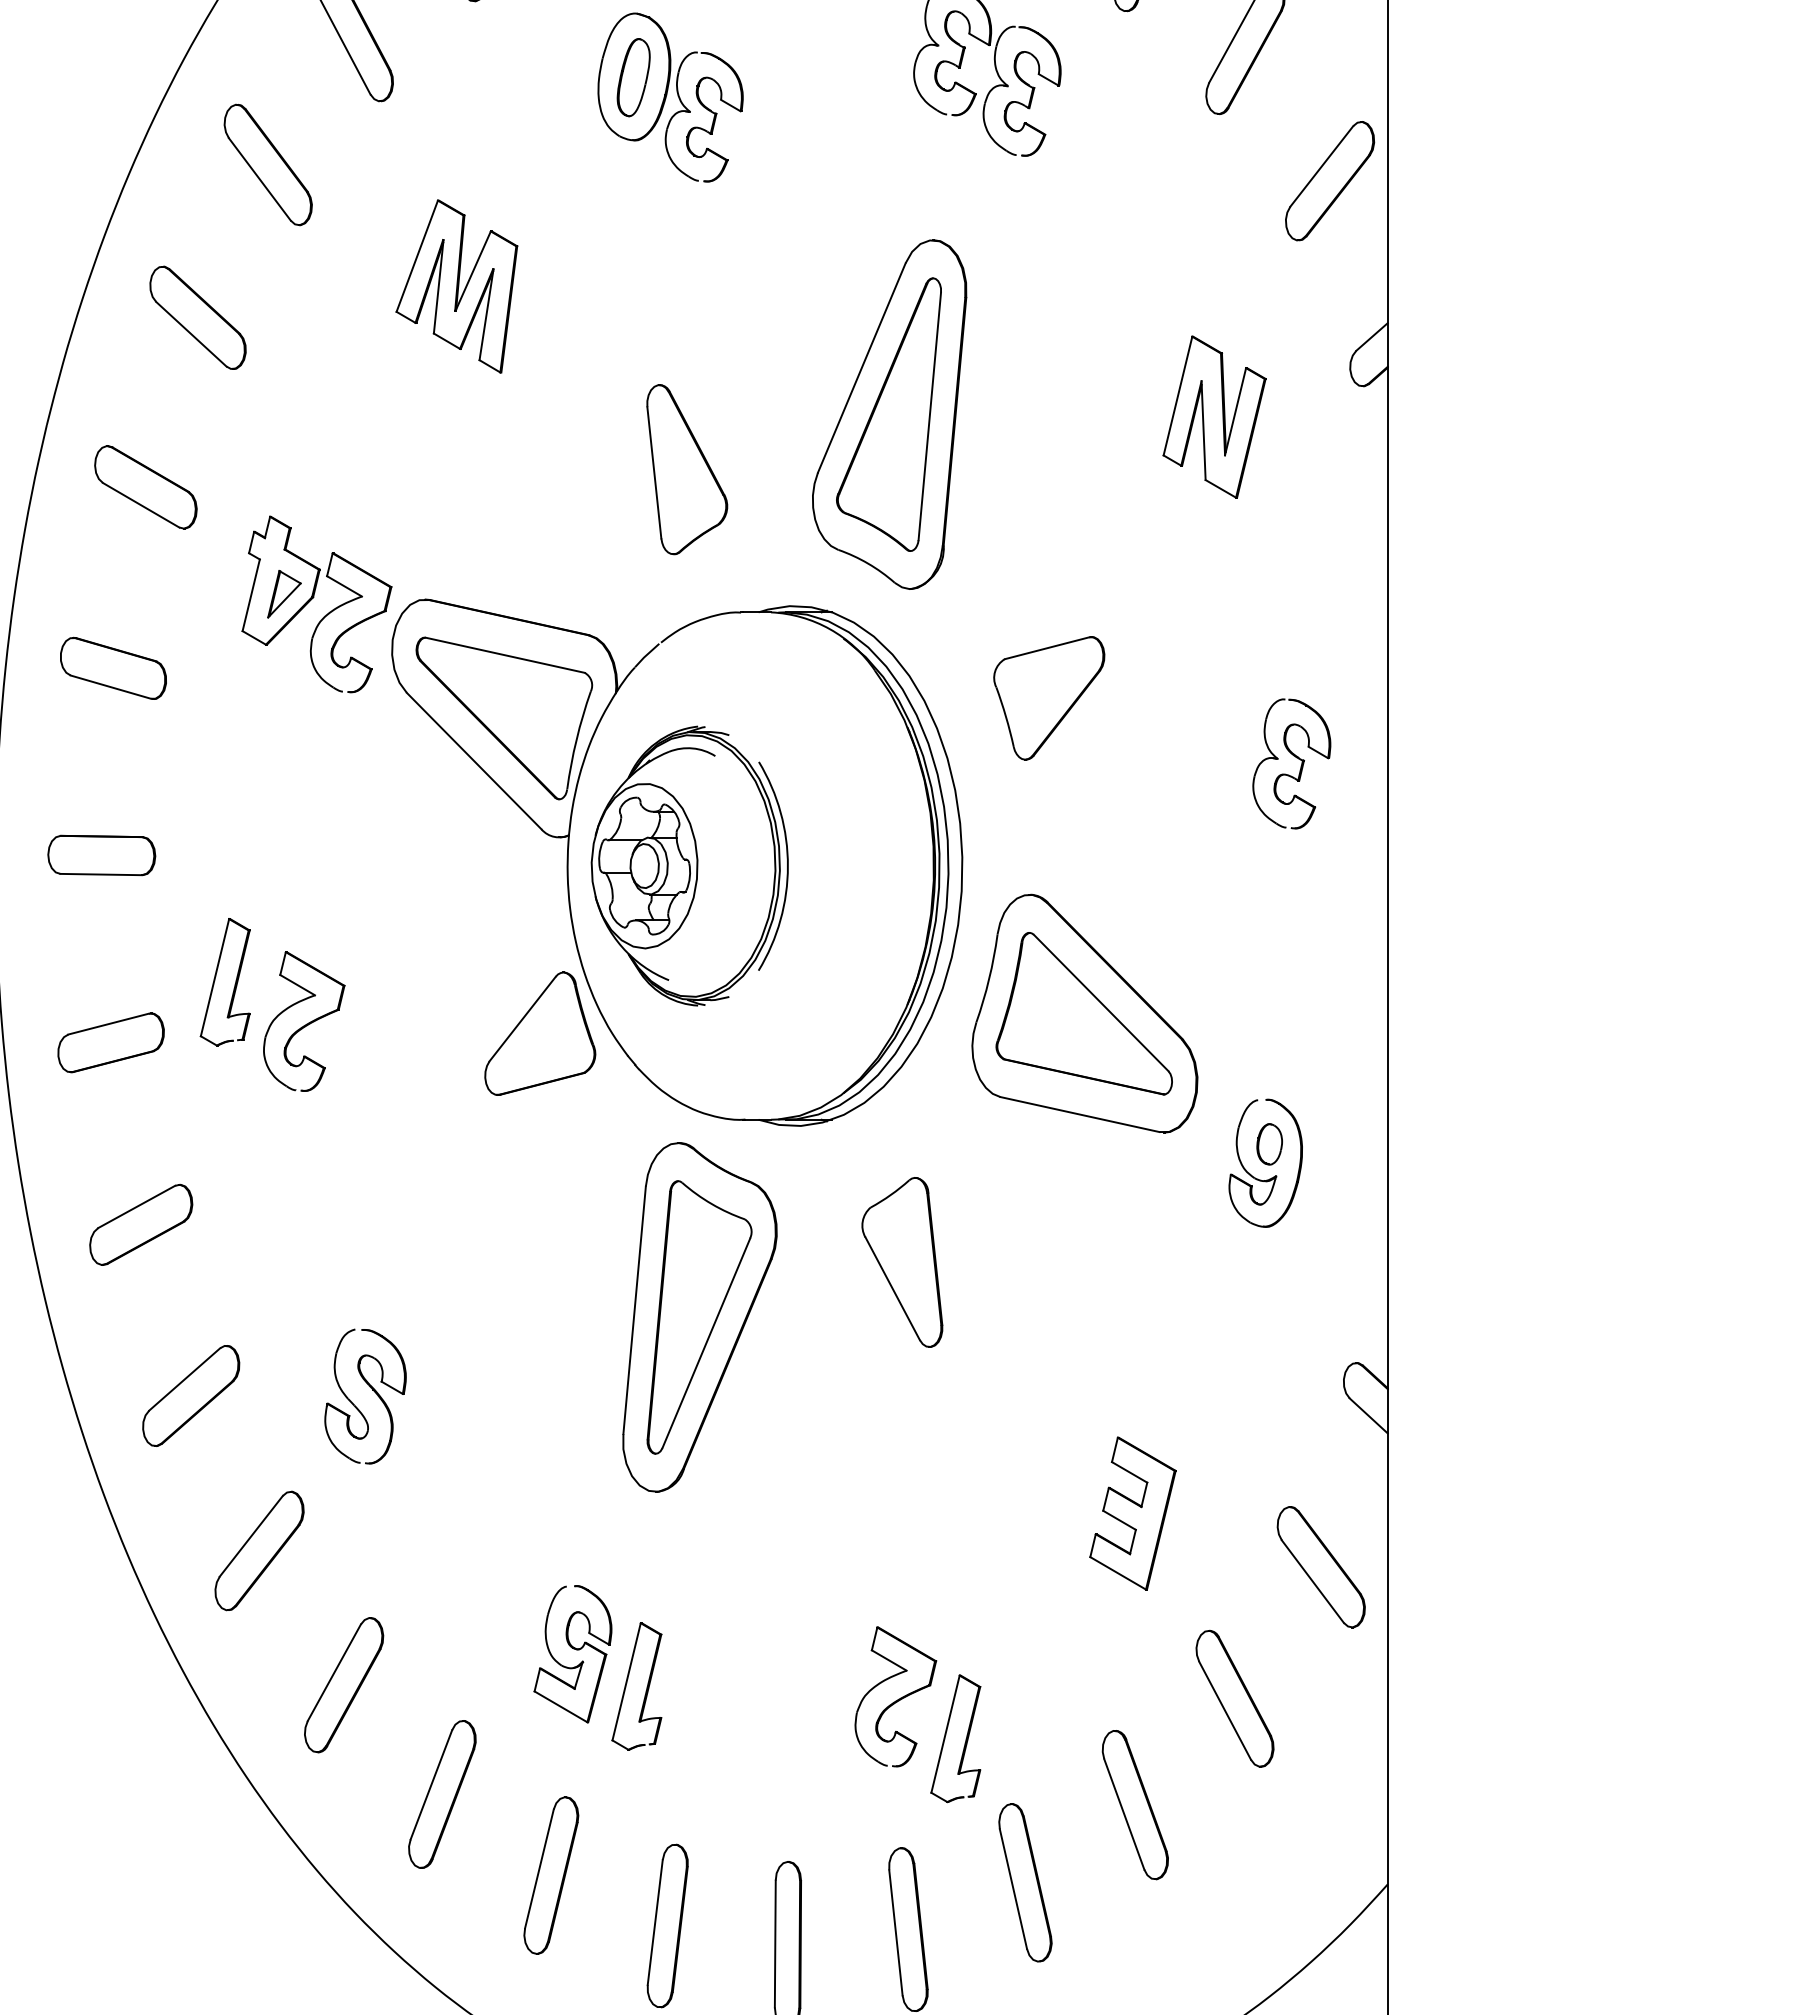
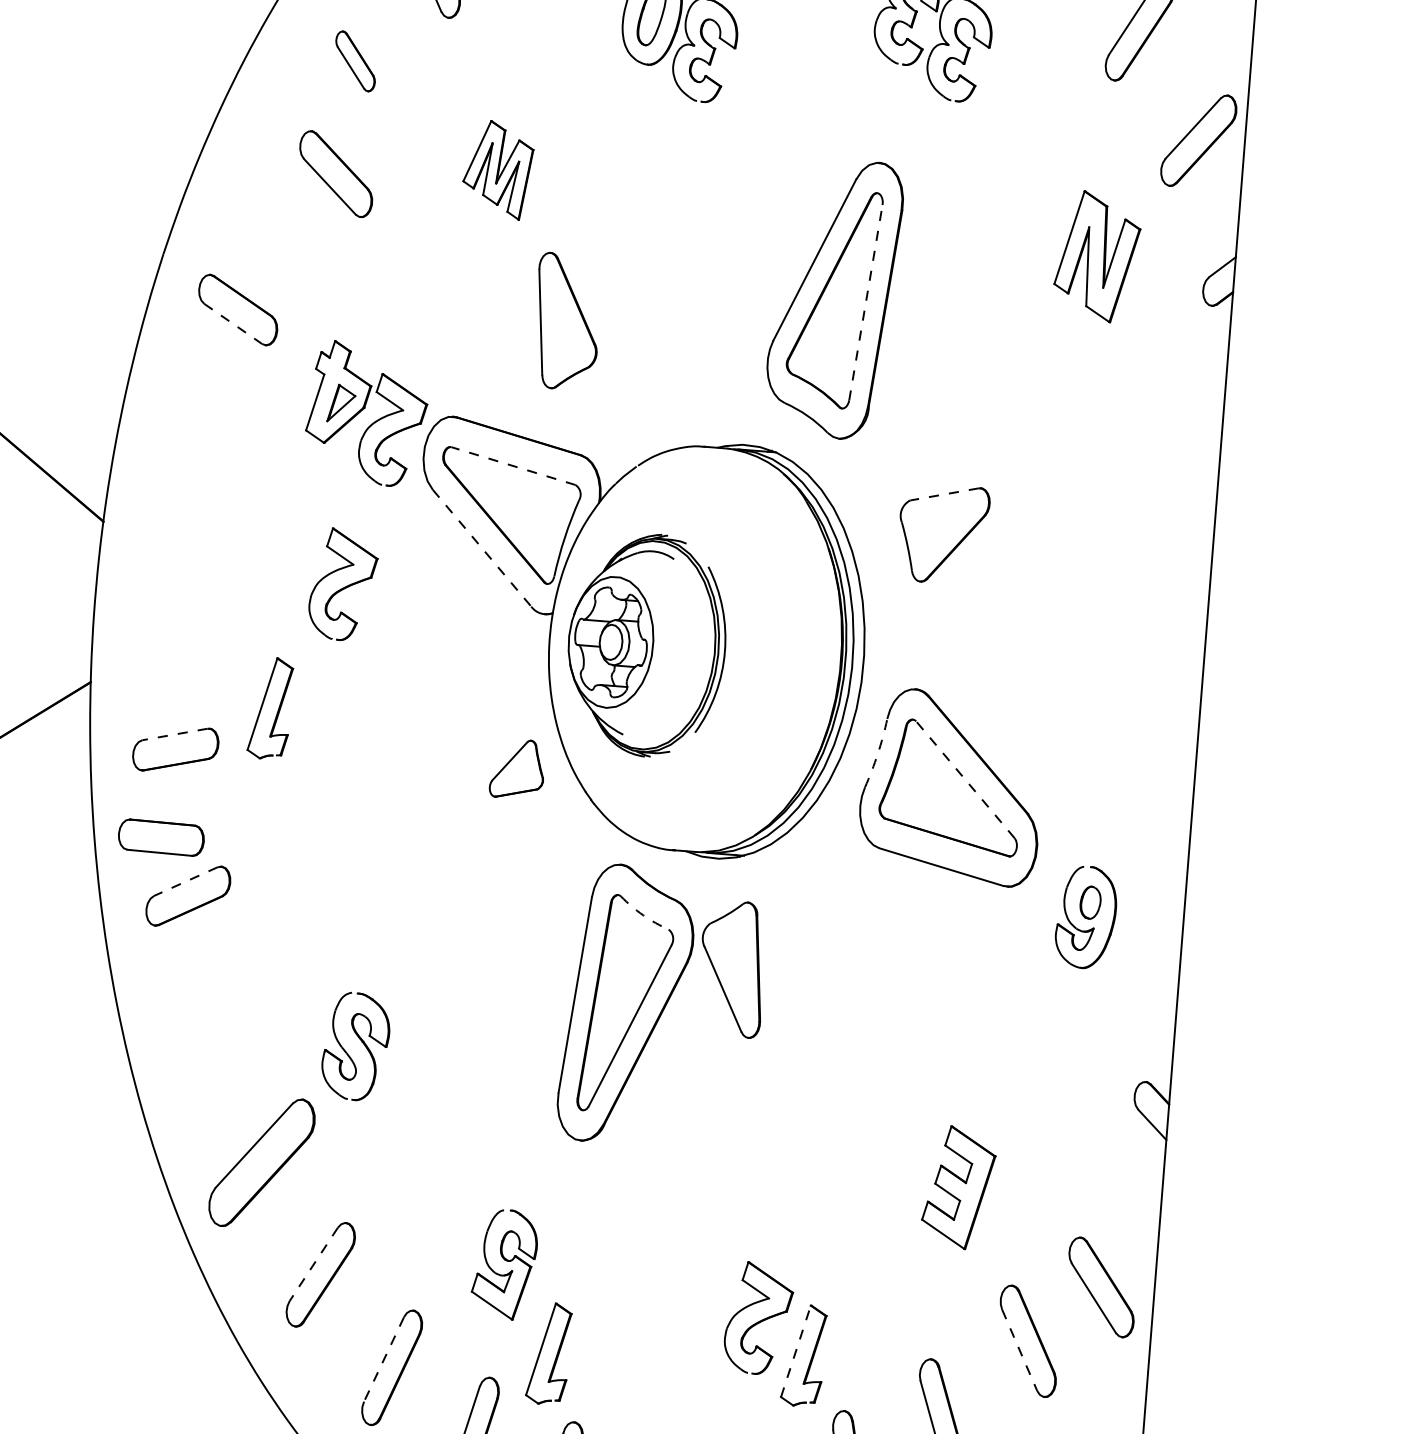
part: (267, 164) -> (355, 60), size x0.6
part: (456, 286) -> (497, 169), size x0.7
part: (197, 317) -> (335, 173), moved
line: (929, 415) -> (865, 301), solid -> dashed
part: (1214, 416) -> (1097, 256), moved
part: (687, 469) -> (567, 321), moved
line: (141, 505) -> (233, 324), solid -> dashed
line: (1047, 648) -> (944, 494), solid -> dashed
line: (504, 655) -> (512, 466), solid -> dashed
part: (113, 667) -> (201, 451), removed
part: (1296, 758) -> (1136, 597), removed
line: (474, 761) -> (482, 548), solid -> dashed
part: (101, 855) -> (161, 837), moved
arc: (989, 979) -> (878, 754), solid -> dashed
line: (1101, 1002) -> (965, 779), solid -> dashed
part: (304, 1021) -> (343, 584), moved
line: (108, 1024) -> (174, 734), solid -> dashed
part: (540, 1033) -> (517, 768), size x0.6
arc: (711, 1204) -> (643, 915), solid -> dashed
line: (136, 1206) -> (185, 881), solid -> dashed
part: (902, 1262) -> (732, 969), moved
part: (191, 1395) -> (217, 1034), removed
part: (259, 1550) -> (262, 1162), size x1.4
part: (1320, 1567) -> (1100, 1287), moved
line: (334, 1673) -> (313, 1264), solid -> dashed
part: (627, 1683) -> (541, 1350), moved
line: (1225, 1711) -> (1019, 1350), solid -> dashed
line: (945, 1733) -> (795, 1350), solid -> dashed
line: (431, 1785) -> (384, 1360), solid -> dashed

